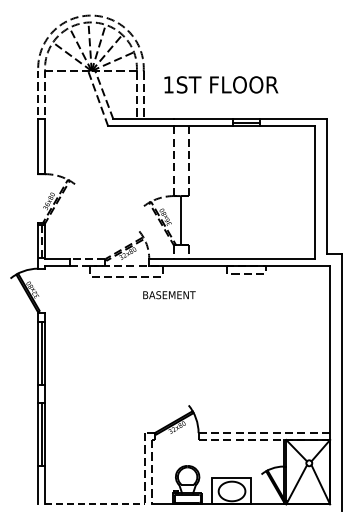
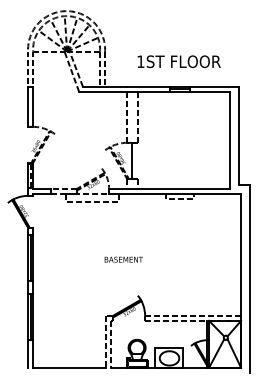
text: (221, 84) -> (179, 61), moved
text: (169, 295) -> (123, 259), moved
line: (95, 504) -> (69, 367), dashed -> solid

